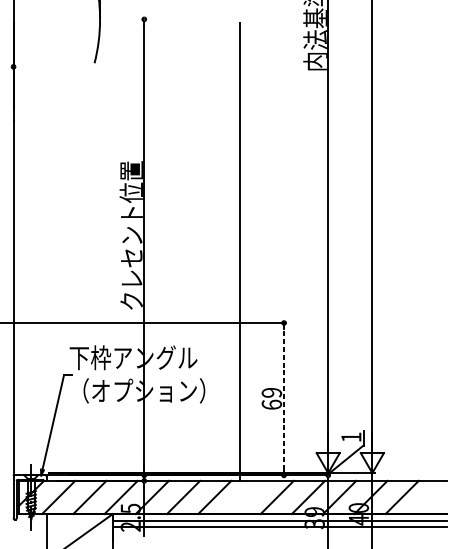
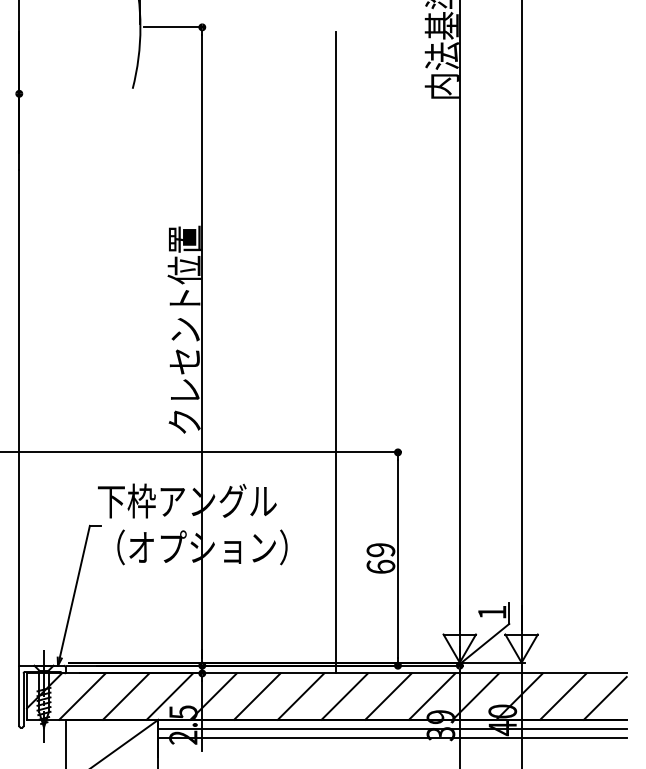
line: (124, 19) -> (174, 27), added
line: (283, 399) -> (397, 559), dashed -> solid
line: (245, 497) -> (344, 696), added
line: (431, 498) -> (604, 697), added

